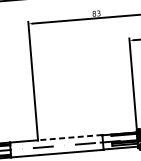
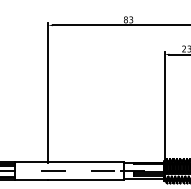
line: (69, 137) -> (85, 162), dashed -> solid

